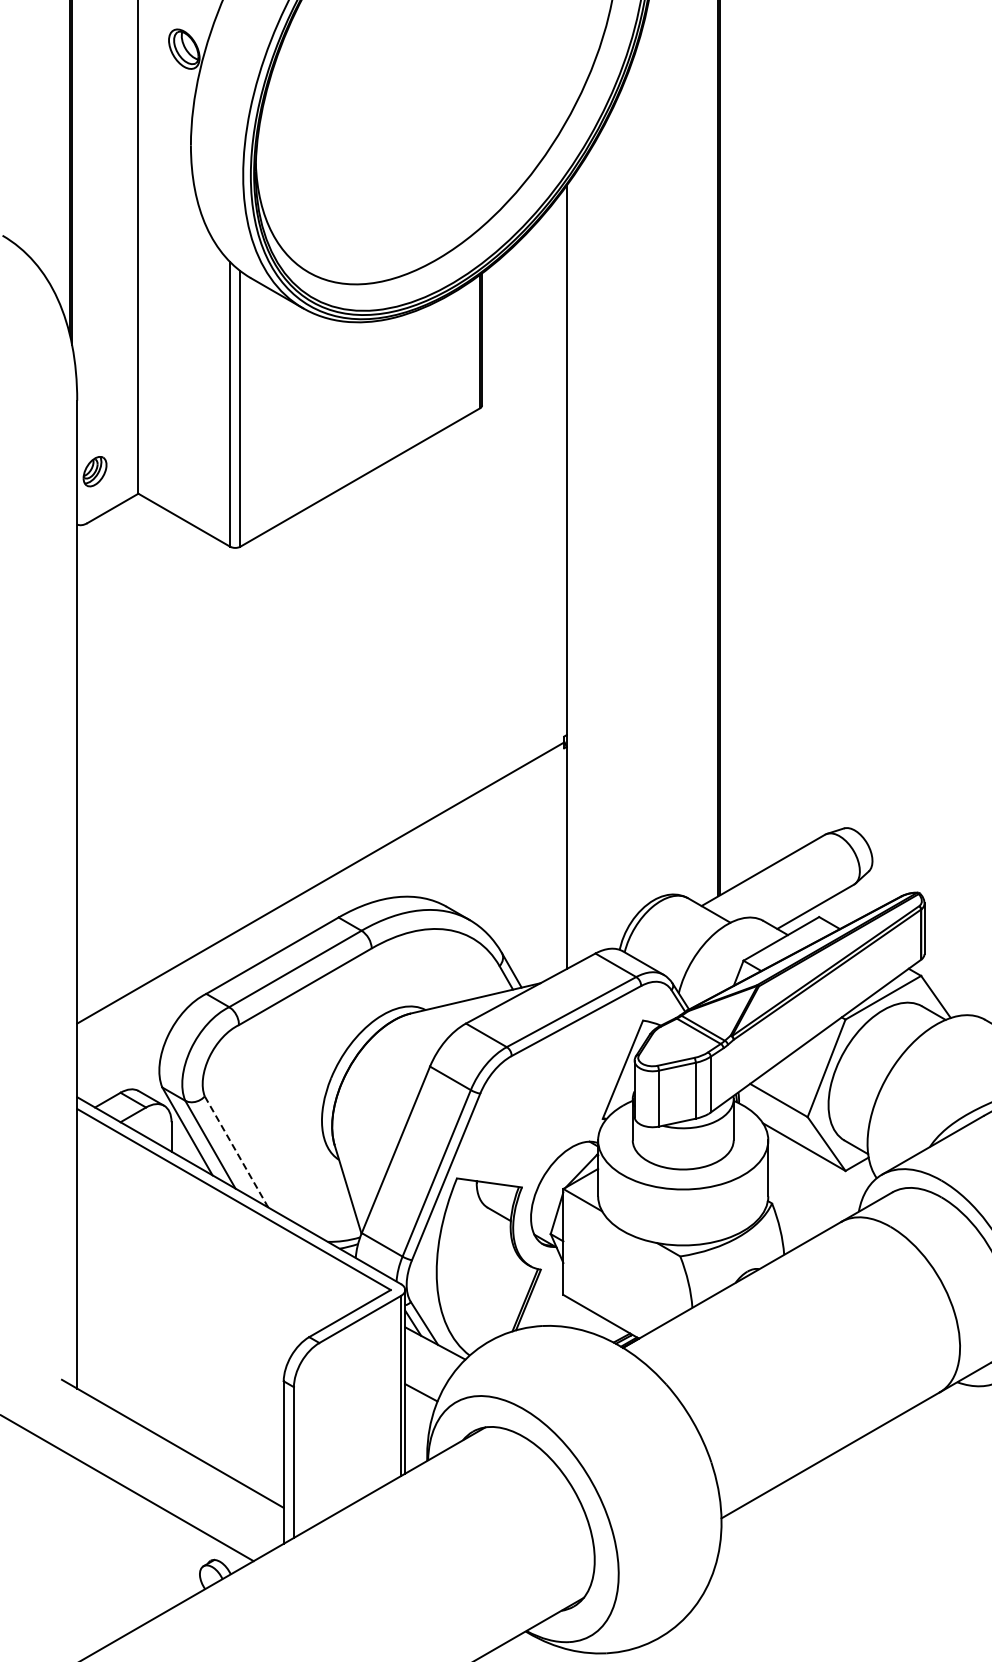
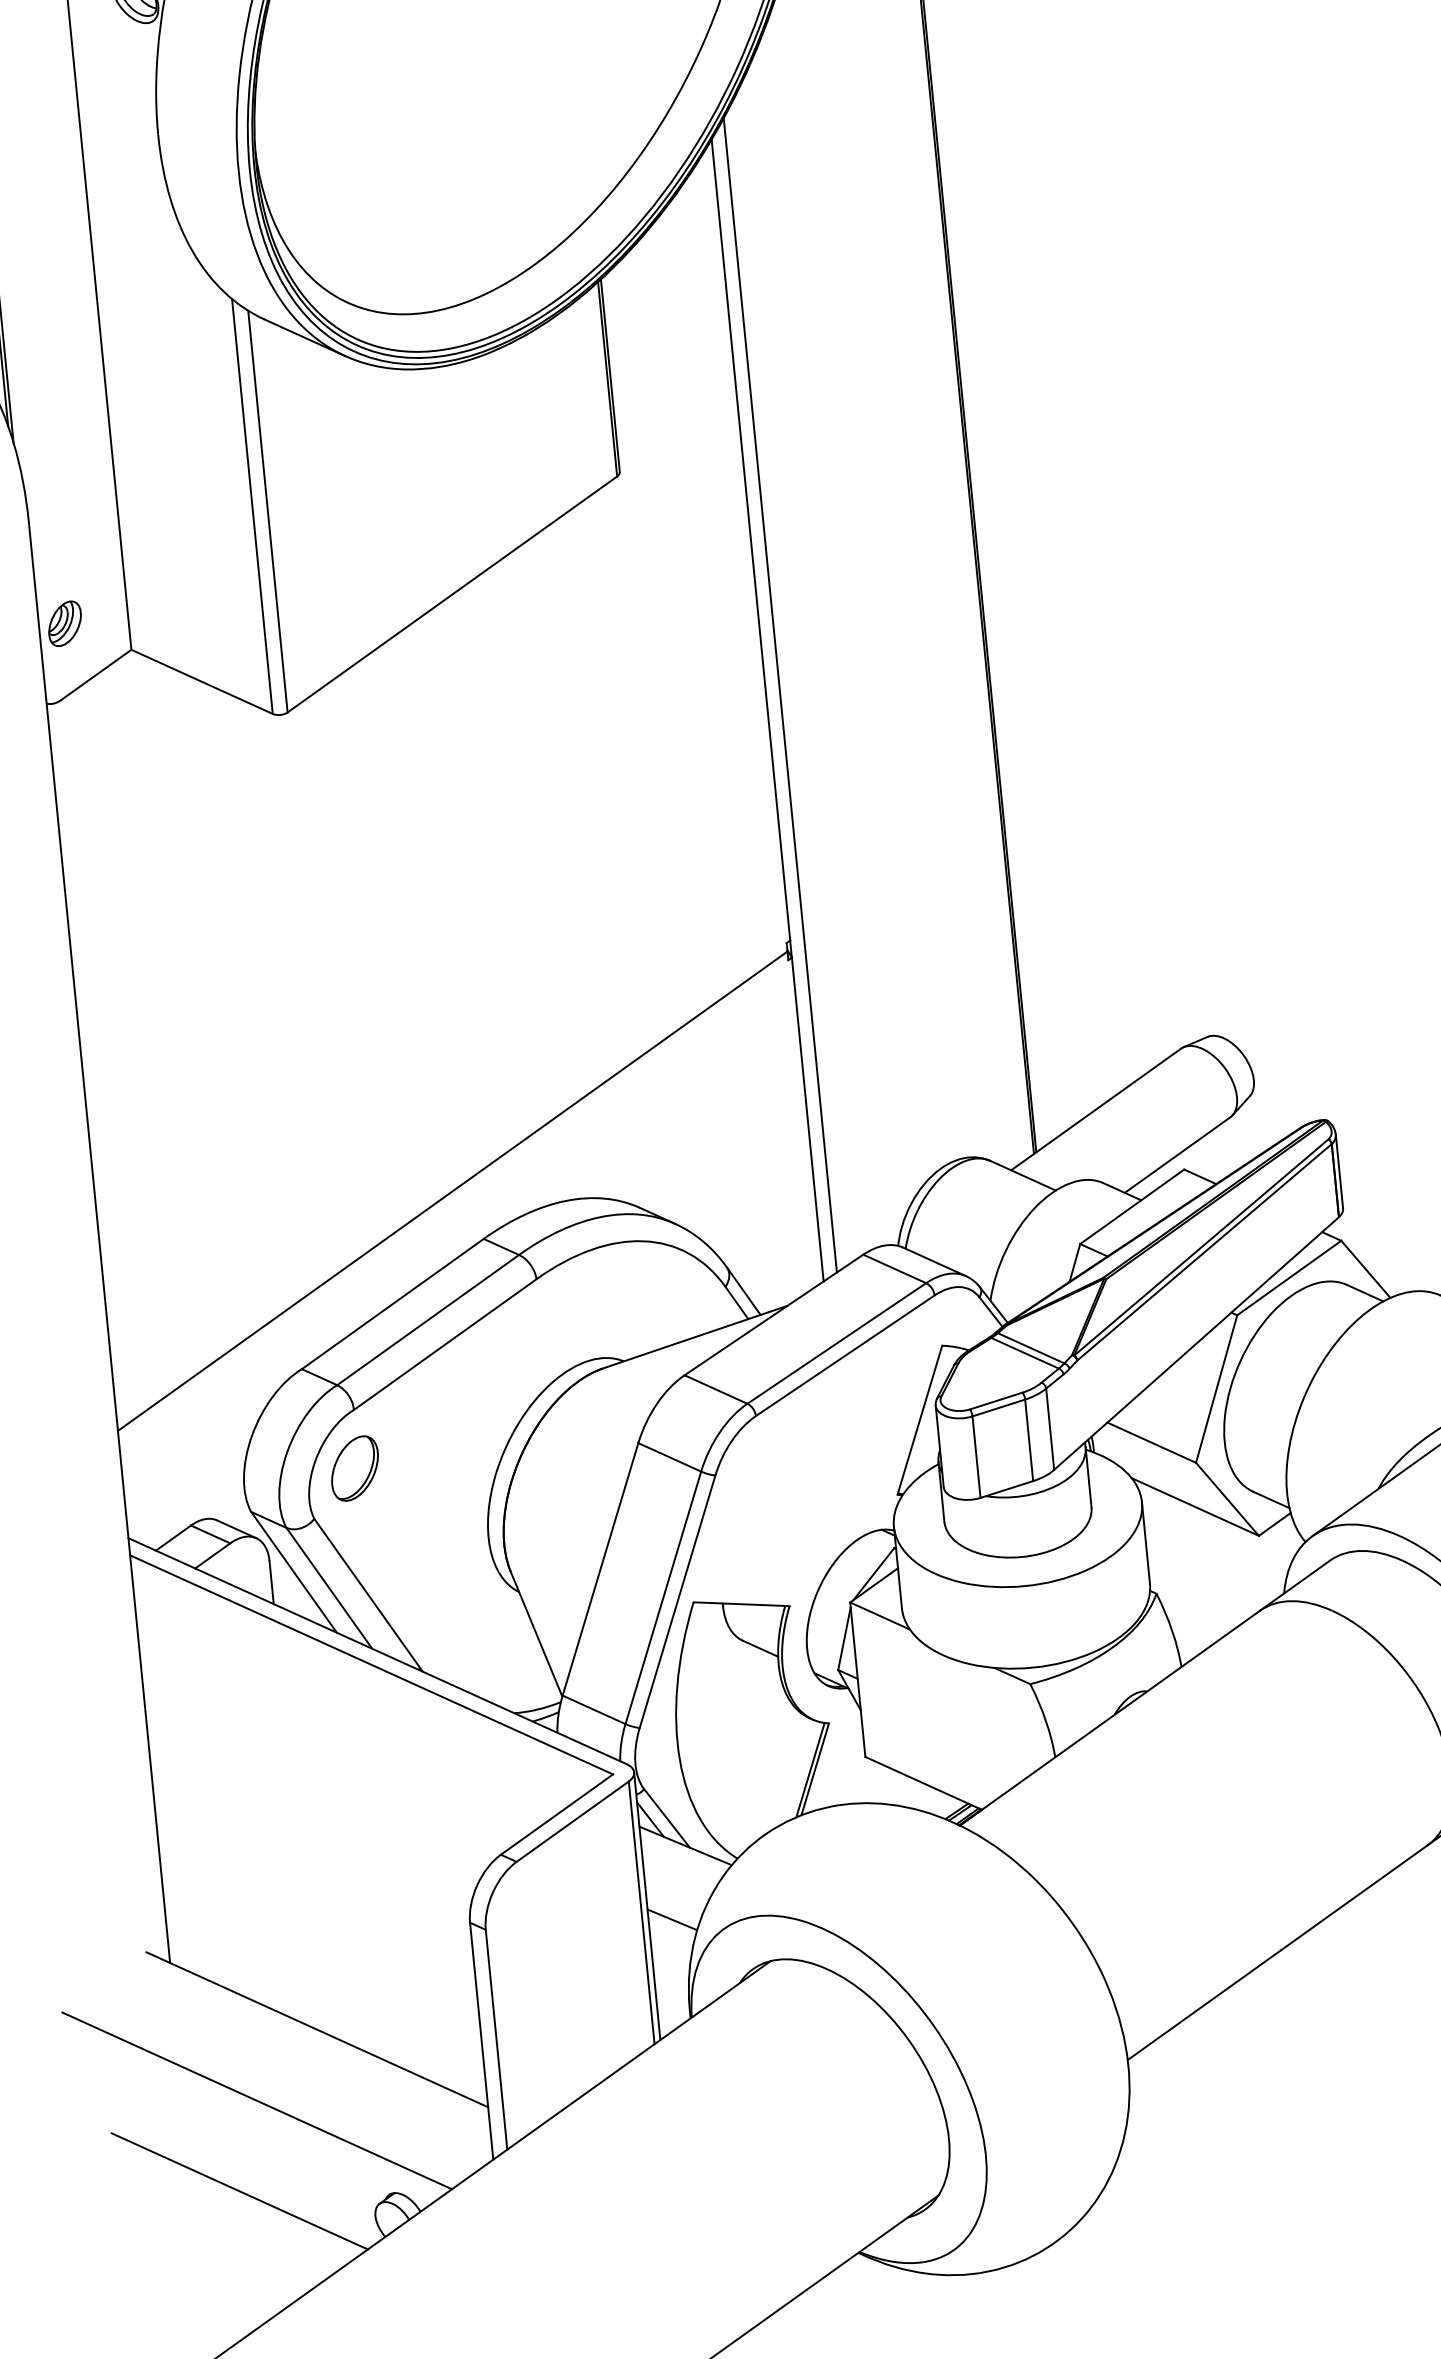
line: (576, 567) -> (780, 694), added
part: (235, 1064) -> (354, 1467), added
line: (236, 1151) -> (368, 1594), dashed -> solid
line: (109, 1548) -> (239, 2191), added

